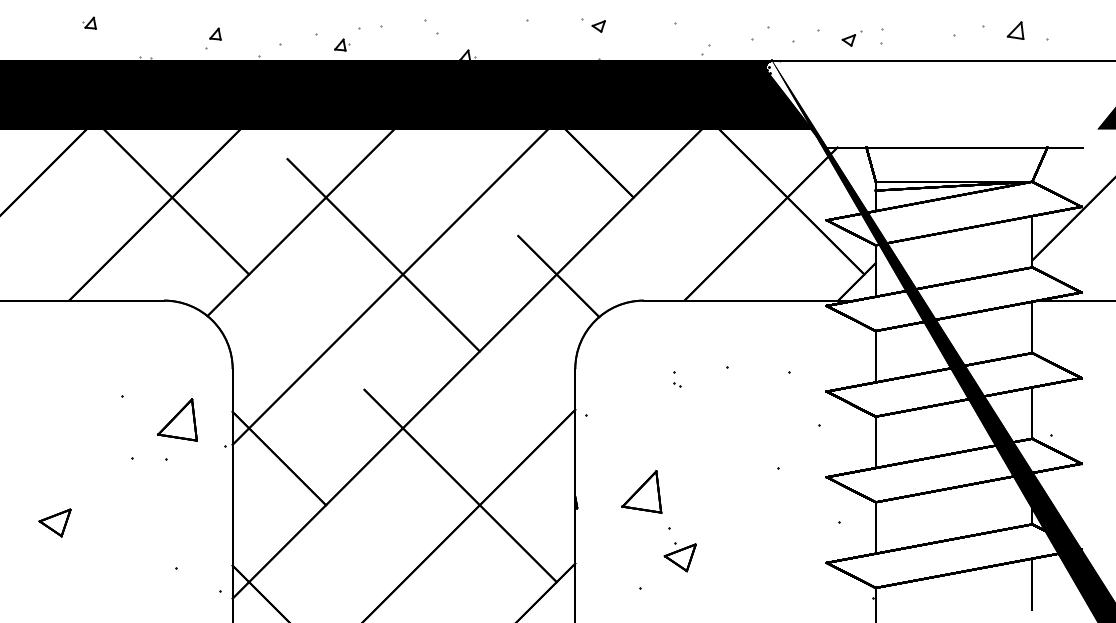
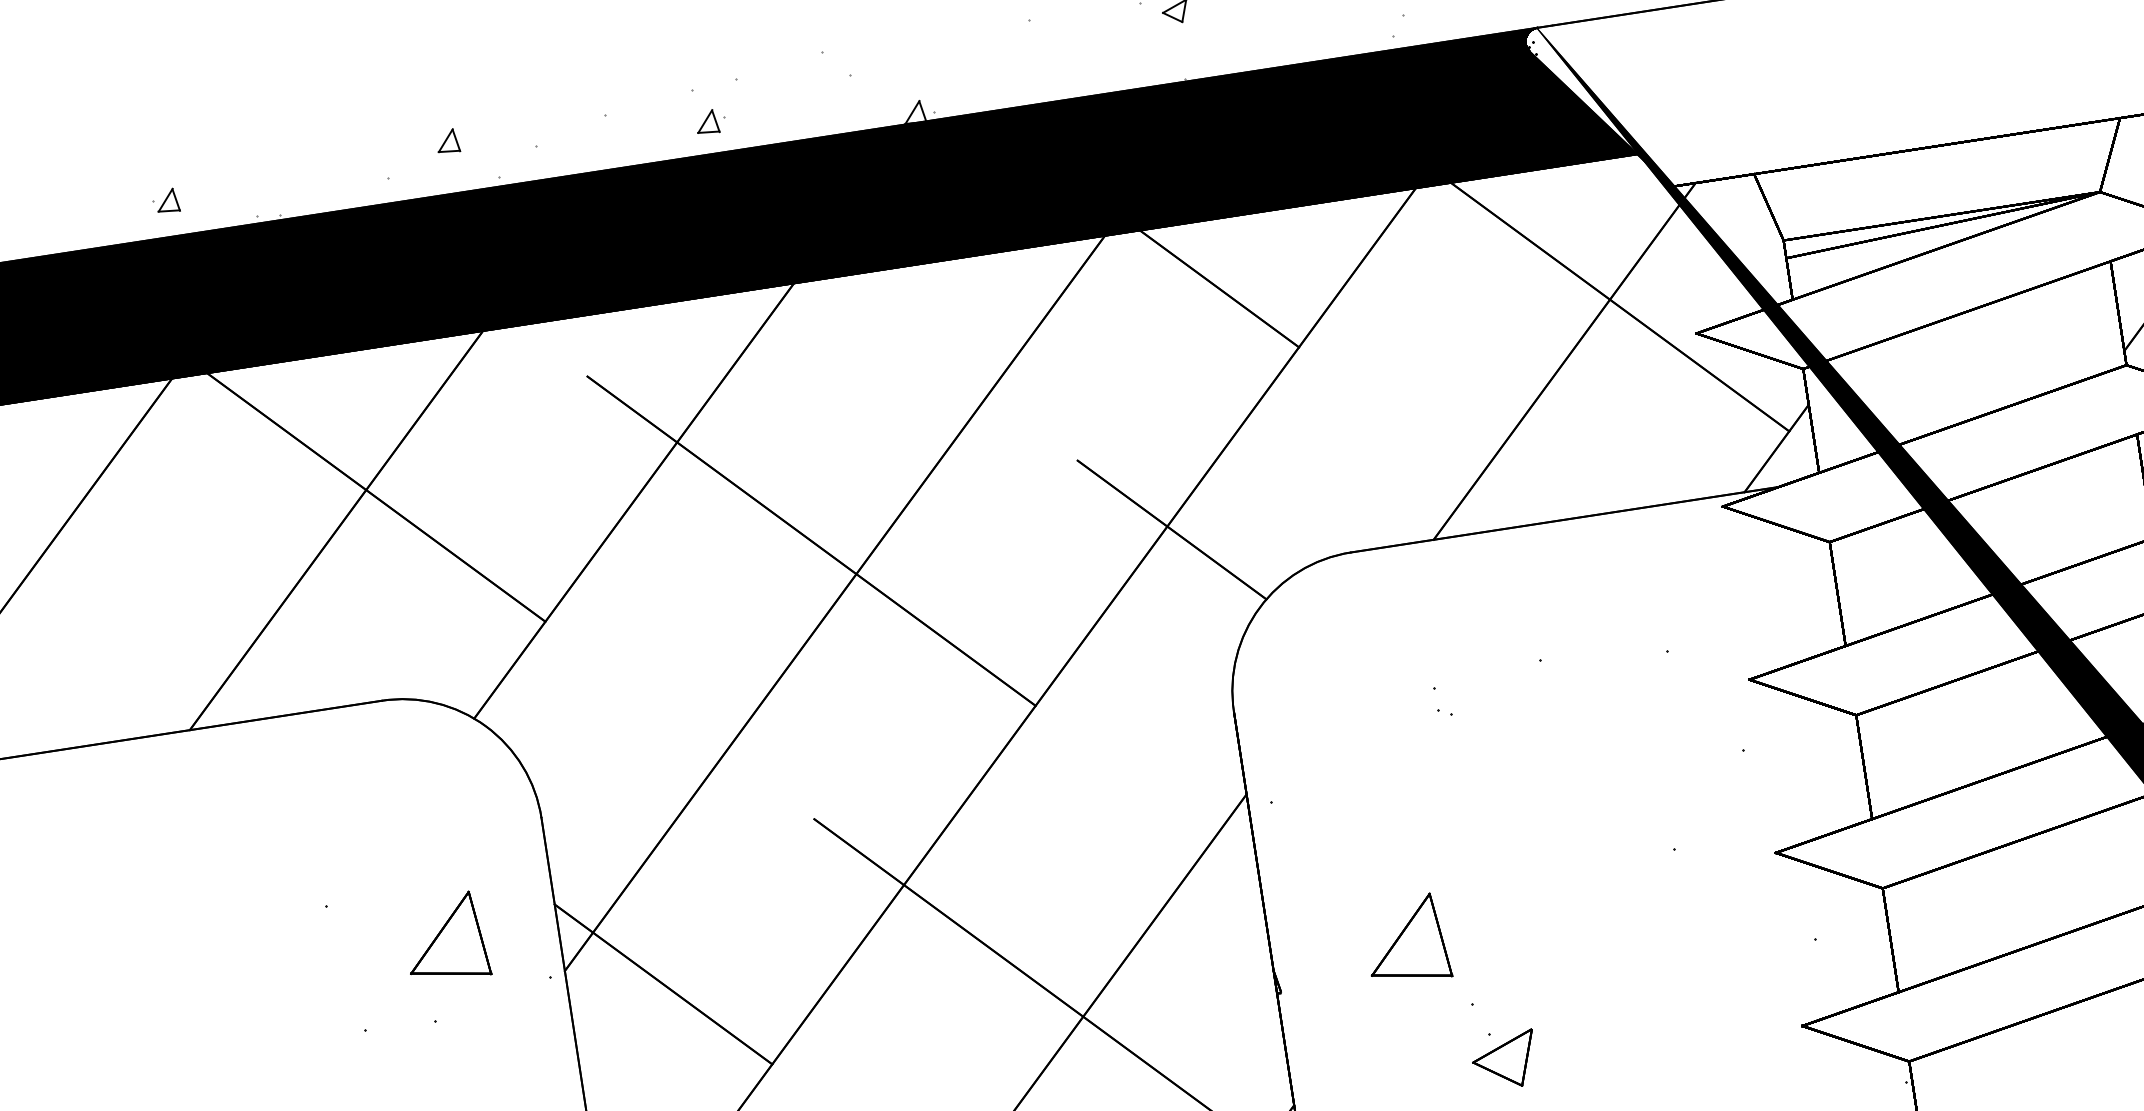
part: (89, 22) -> (165, 199), moved
part: (215, 33) -> (447, 140), moved
part: (342, 44) -> (711, 120), moved

